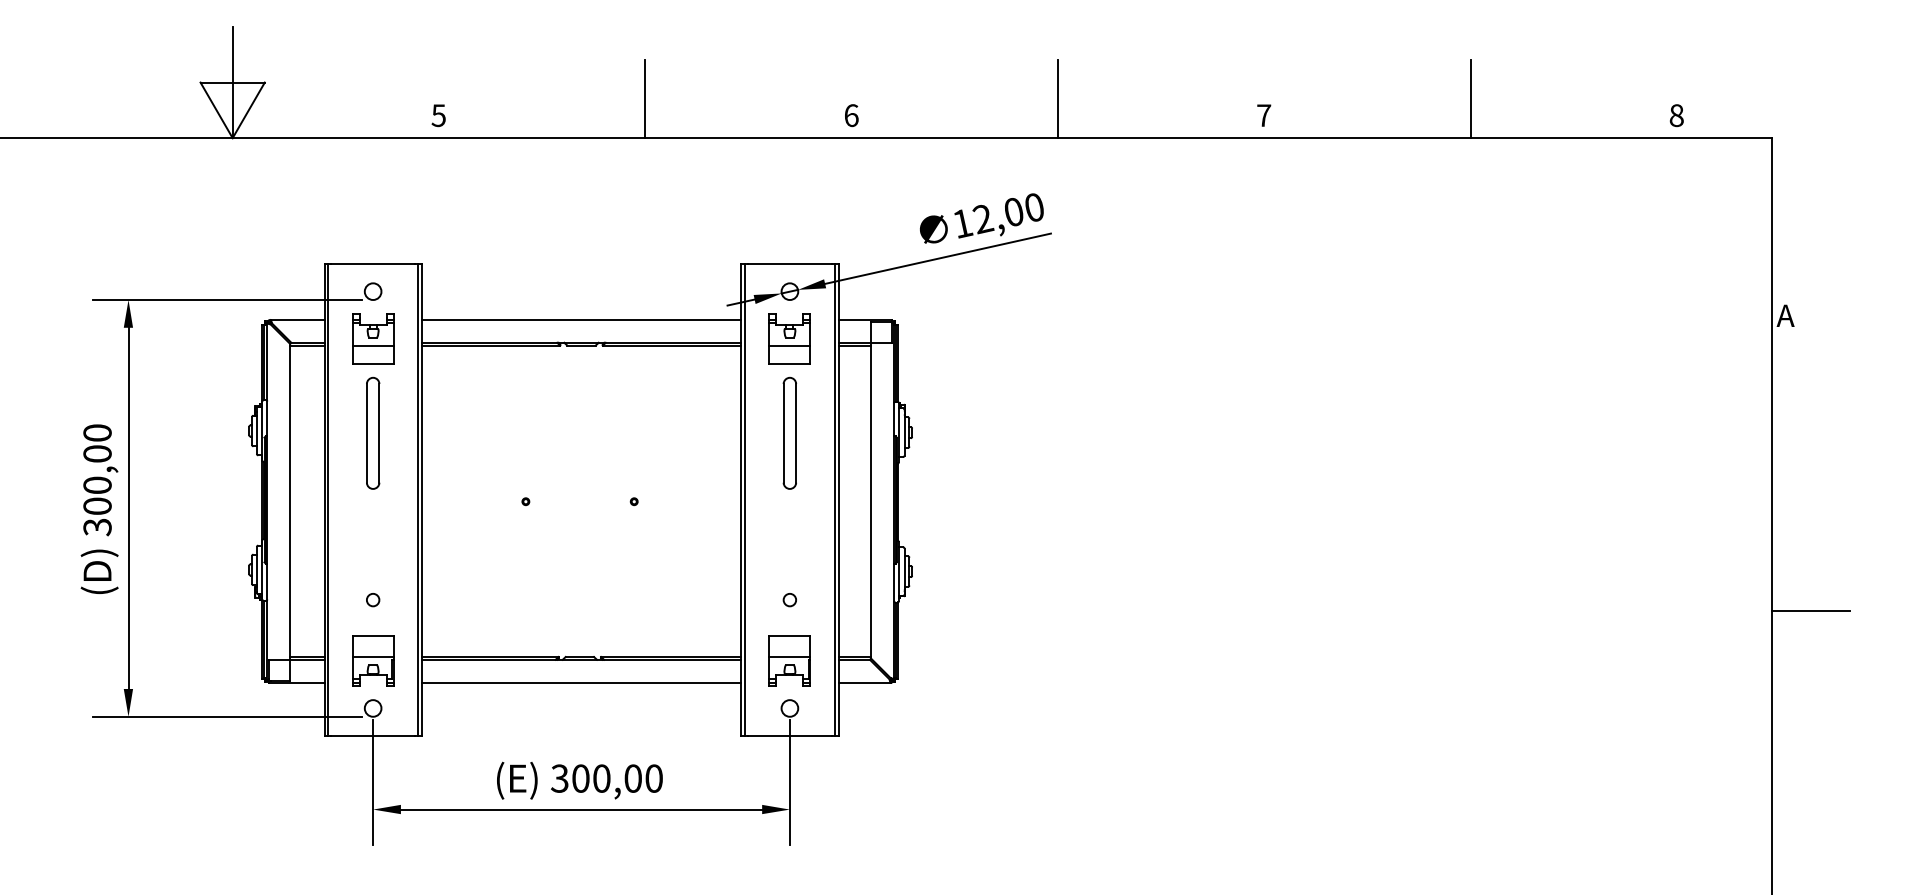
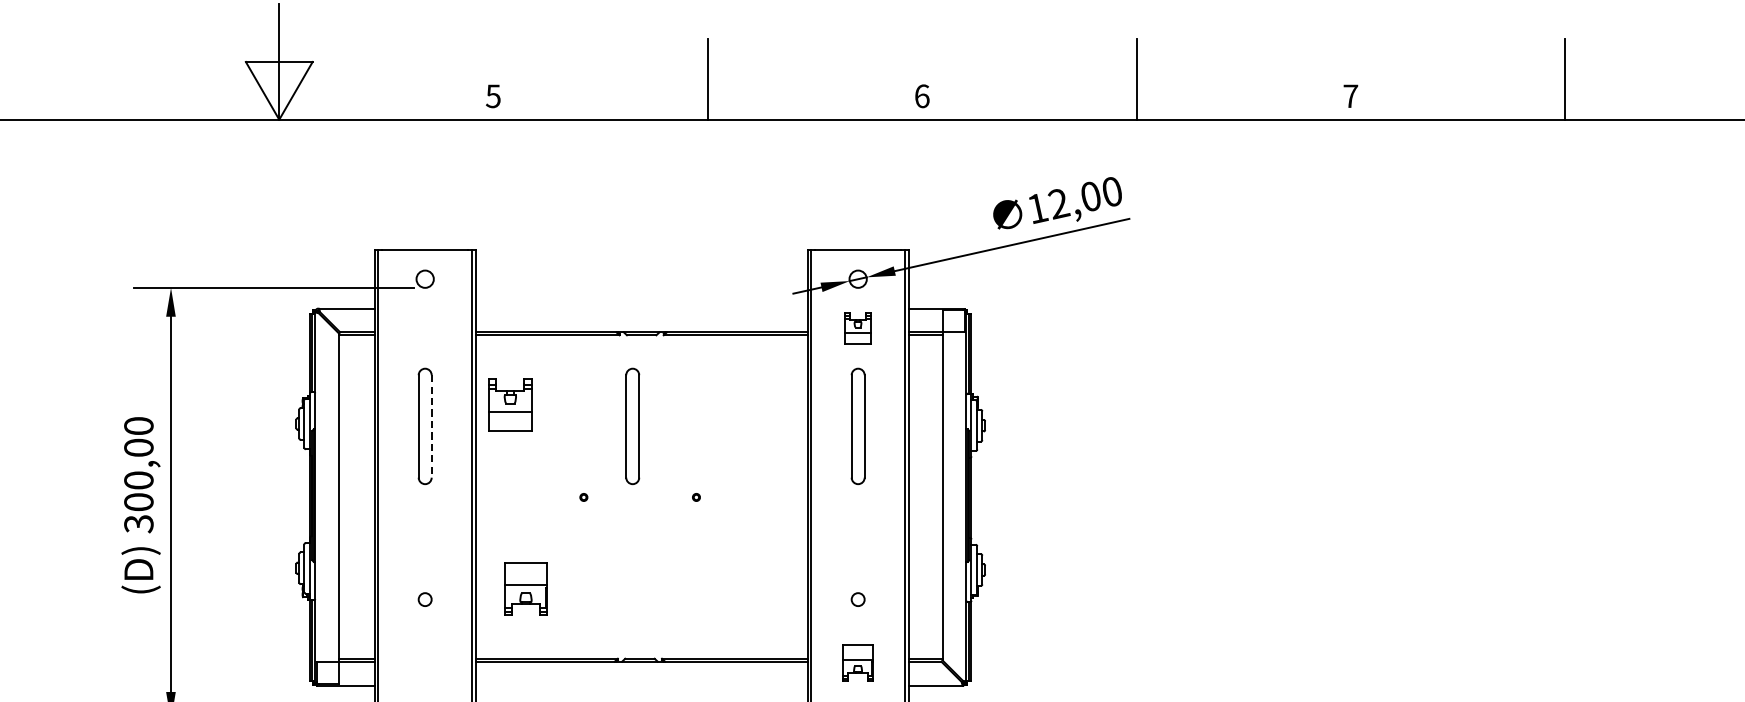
line: (581, 319) -> (641, 308), removed
part: (373, 338) -> (510, 404), moved
part: (789, 338) -> (857, 327), size x0.6
part: (572, 432) -> (632, 425), added
line: (379, 433) -> (431, 426), solid -> dashed
part: (373, 660) -> (526, 588), moved
part: (789, 660) -> (857, 662), size x0.7
line: (581, 682) -> (641, 685), removed

